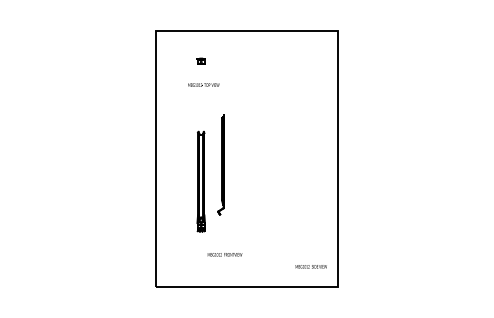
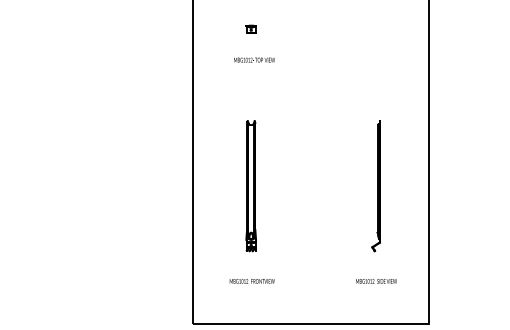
part: (220, 164) -> (375, 185), moved
text: (224, 254) -> (251, 280), moved
text: (310, 266) -> (375, 280), moved

